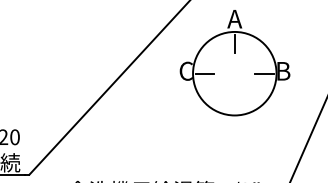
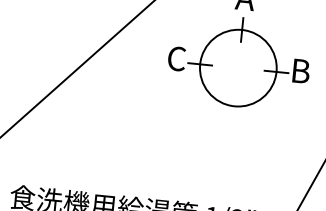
circle: (234, 73) -> (238, 67), size x0.71

